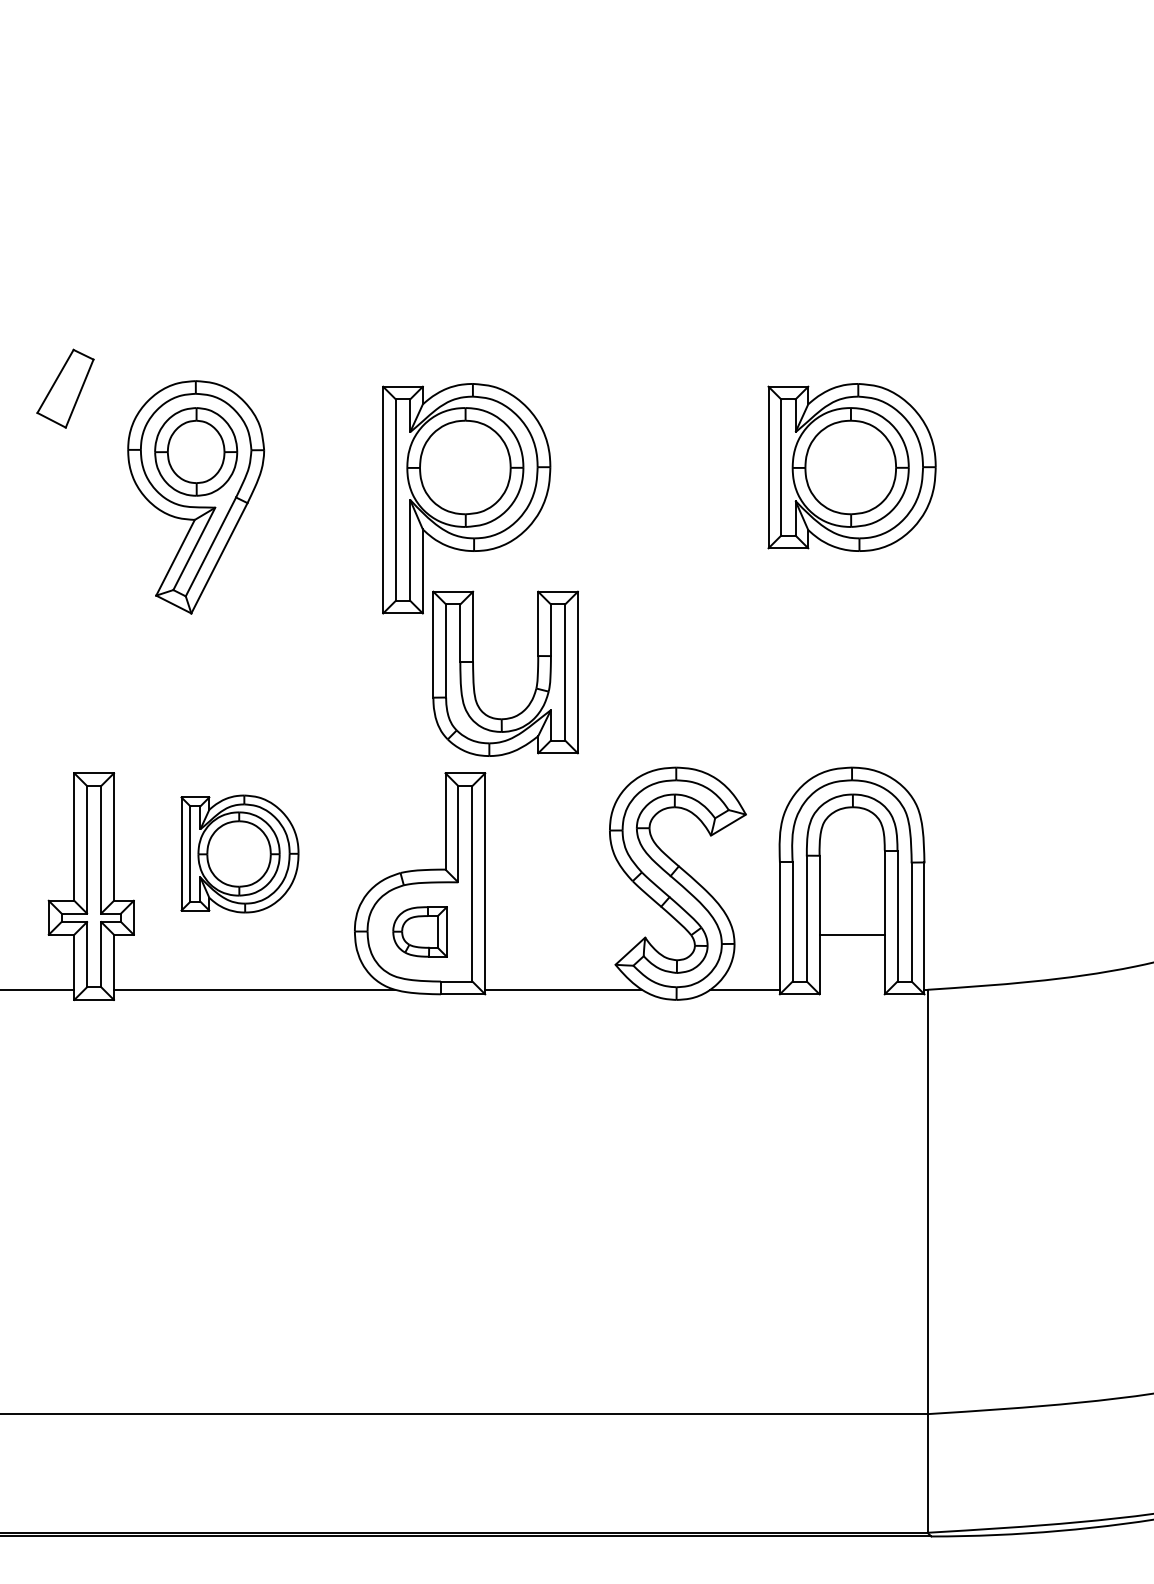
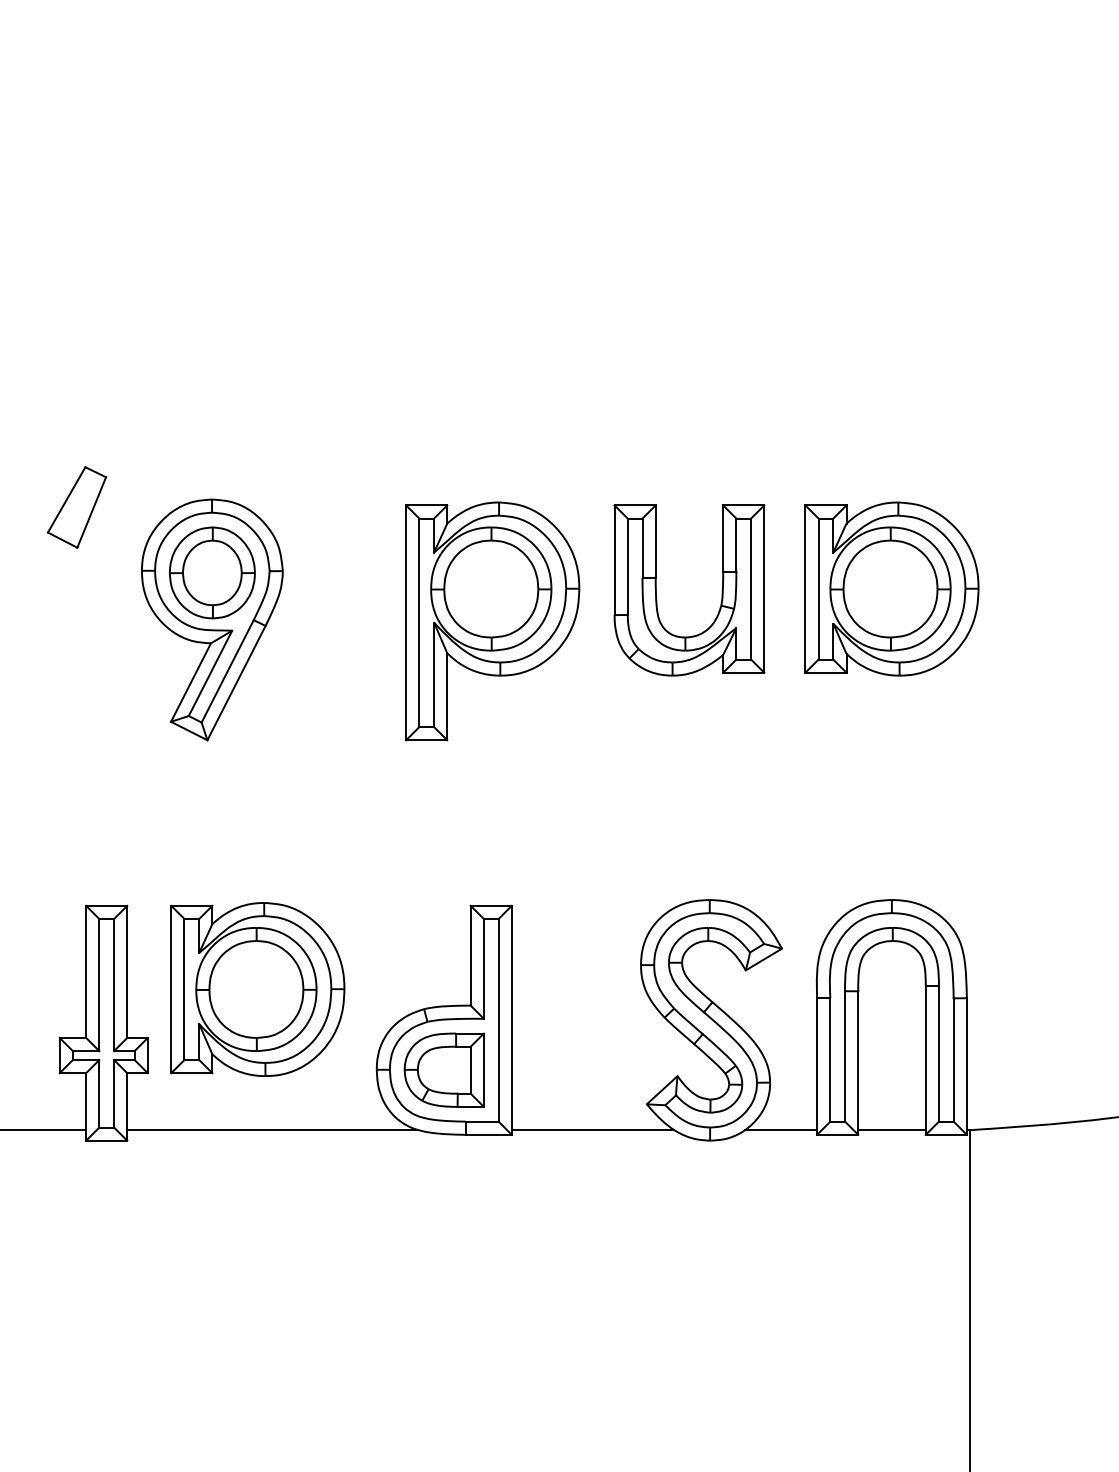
part: (474, 673) -> (657, 590), moved
part: (239, 853) -> (257, 988), size x1.43
part: (419, 931) -> (443, 1069), size x1.43
line: (851, 934) -> (891, 1129), moved

